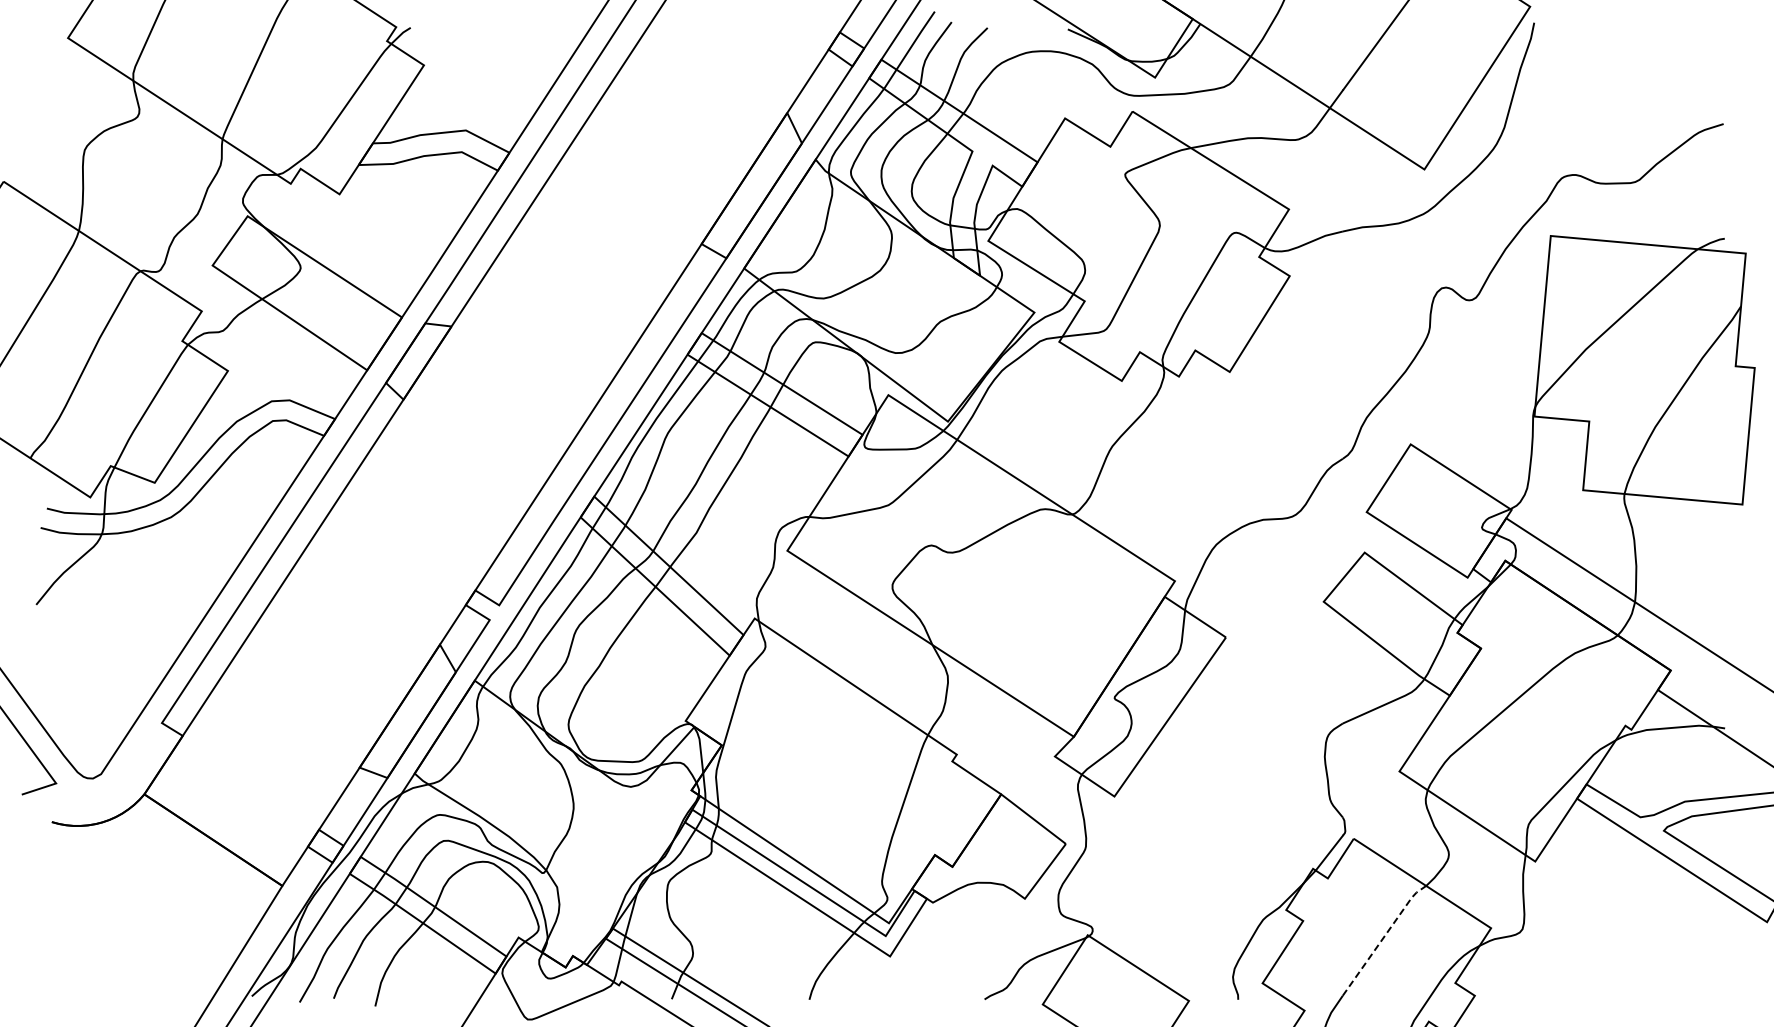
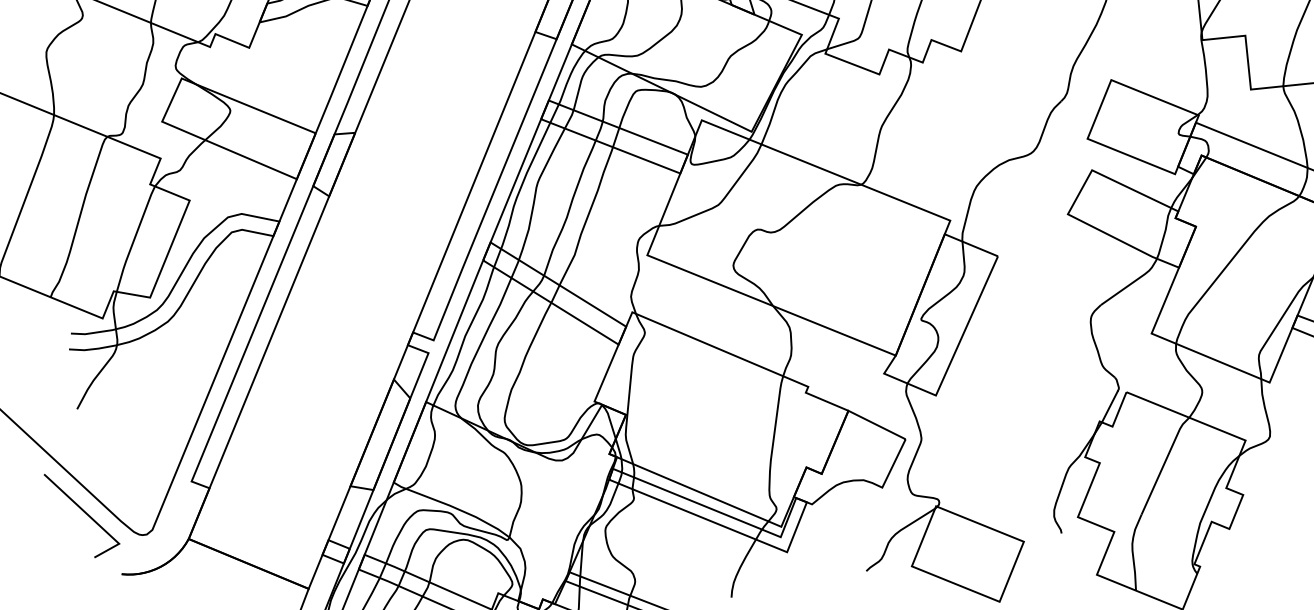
line: (1383, 937) -> (1164, 463), dashed -> solid

